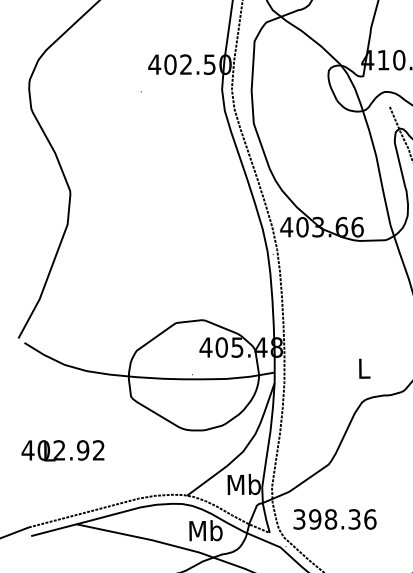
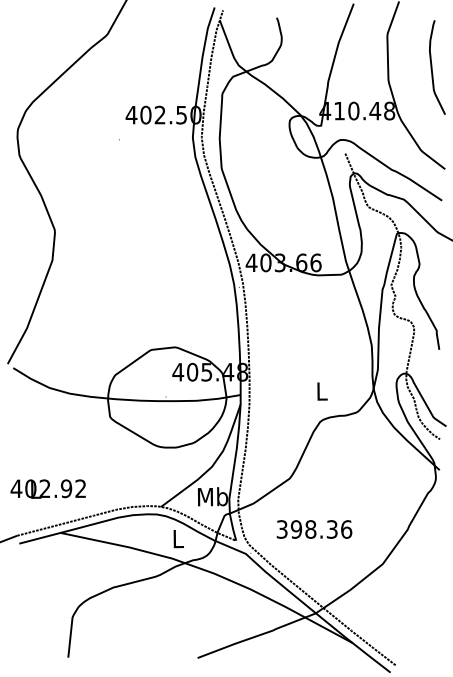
text: (62, 450) -> (47, 488), moved
text: (335, 519) -> (314, 529), moved
text: (206, 530) -> (178, 538), Mb -> L

